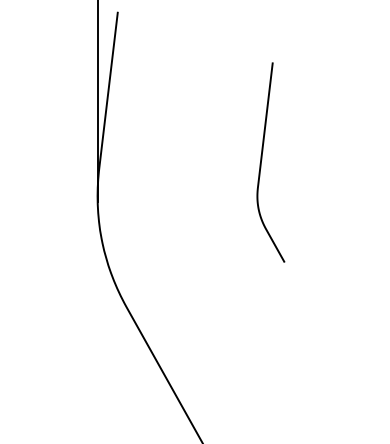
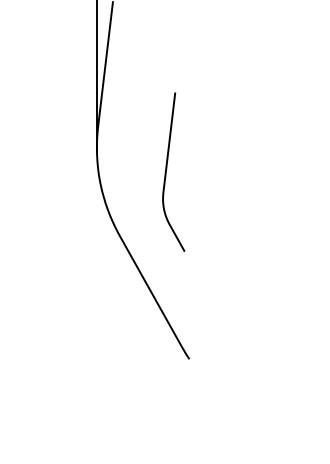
curve: (262, 159) -> (167, 169), moved

